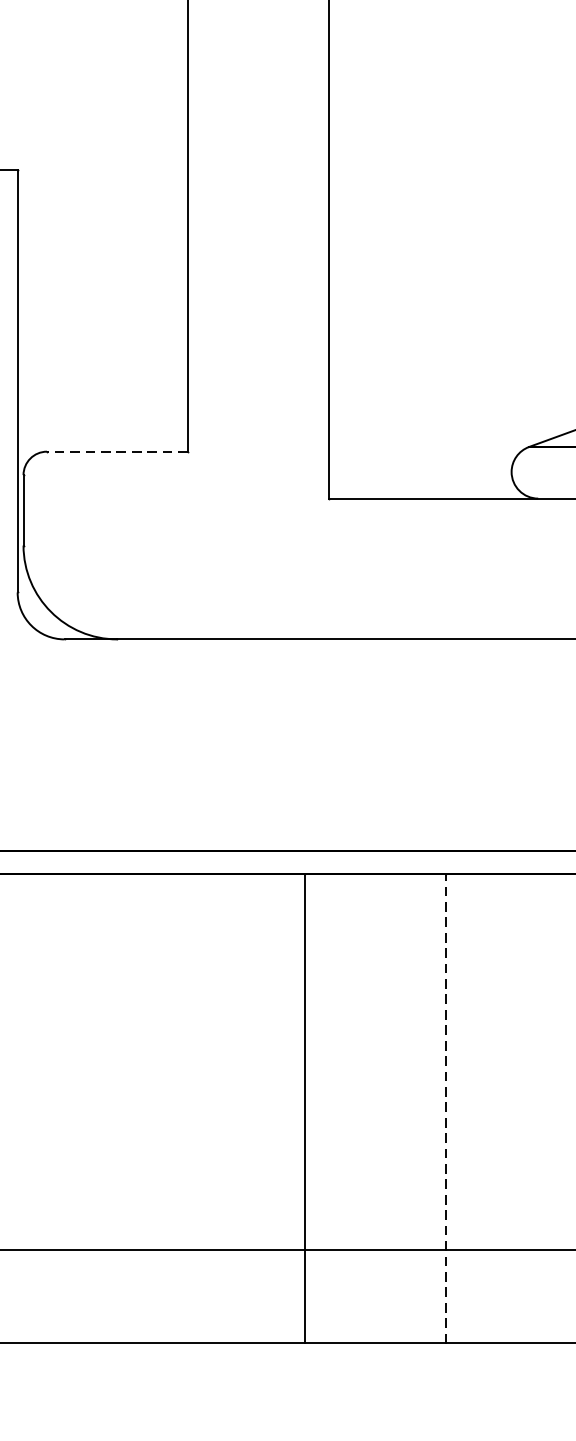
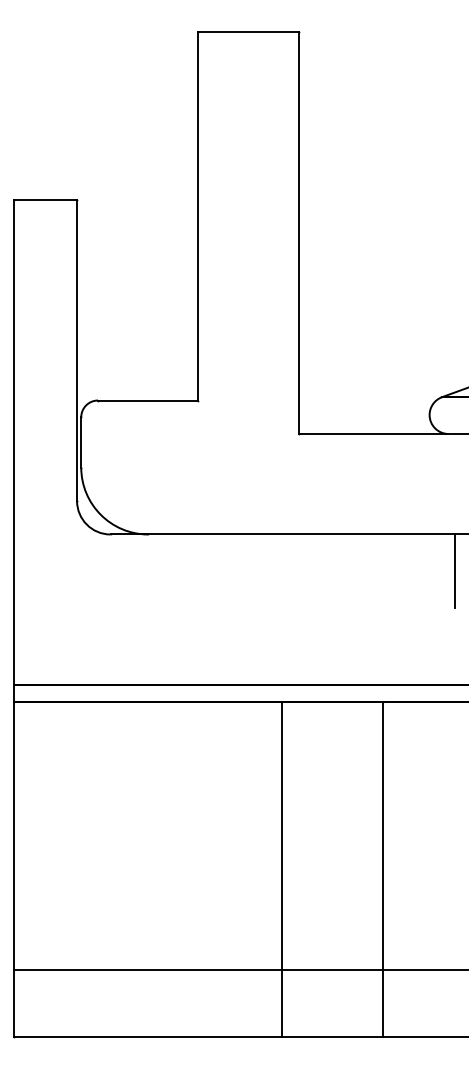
line: (116, 451) -> (147, 400), dashed -> solid
line: (546, 691) -> (454, 571), added
line: (445, 1107) -> (382, 868), dashed -> solid

